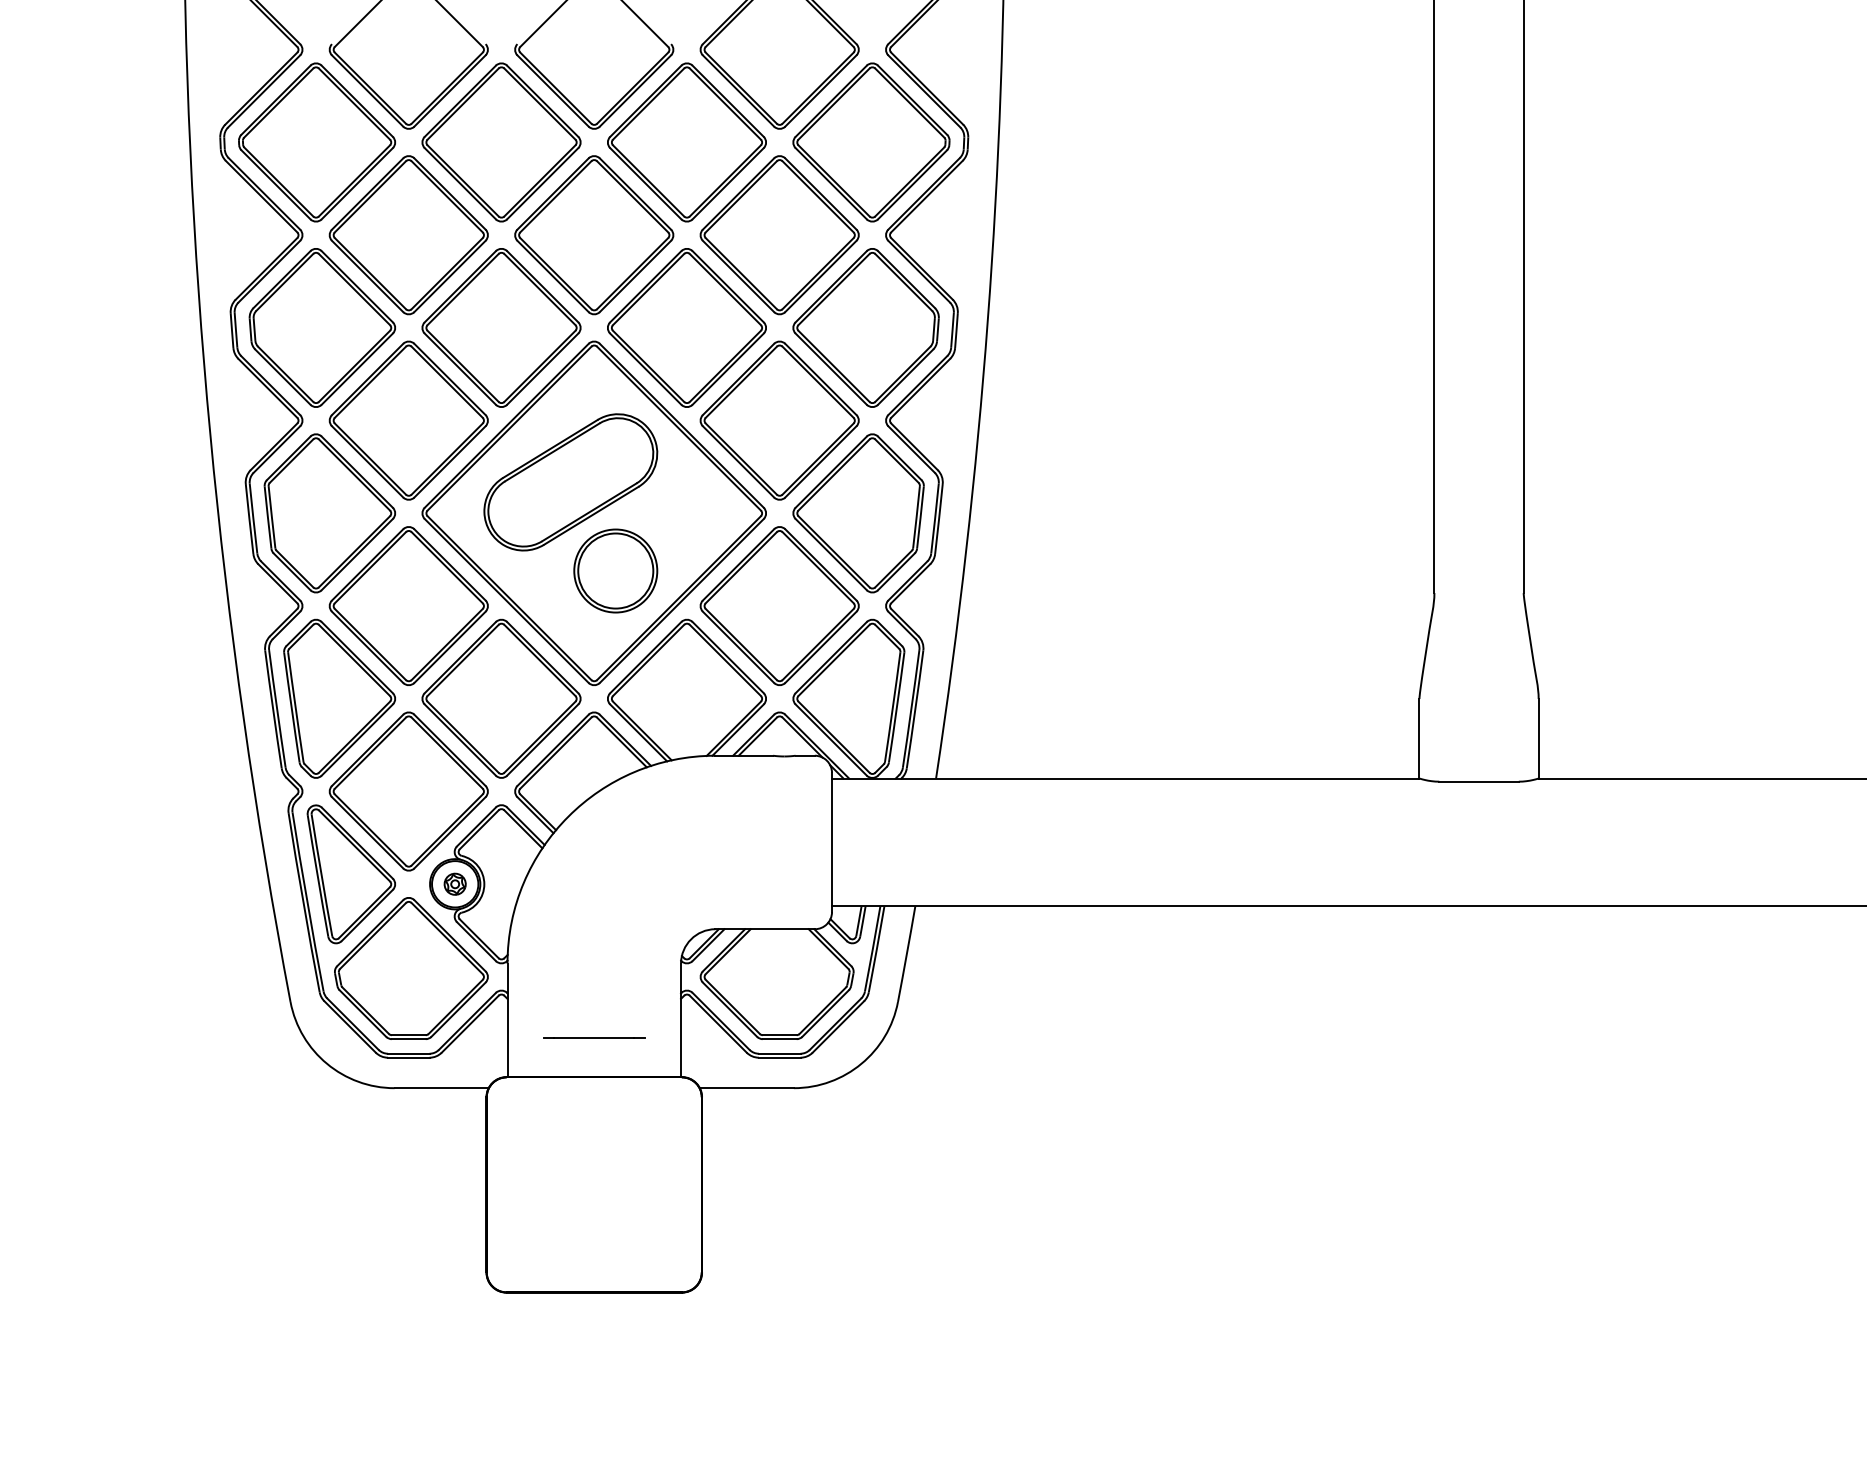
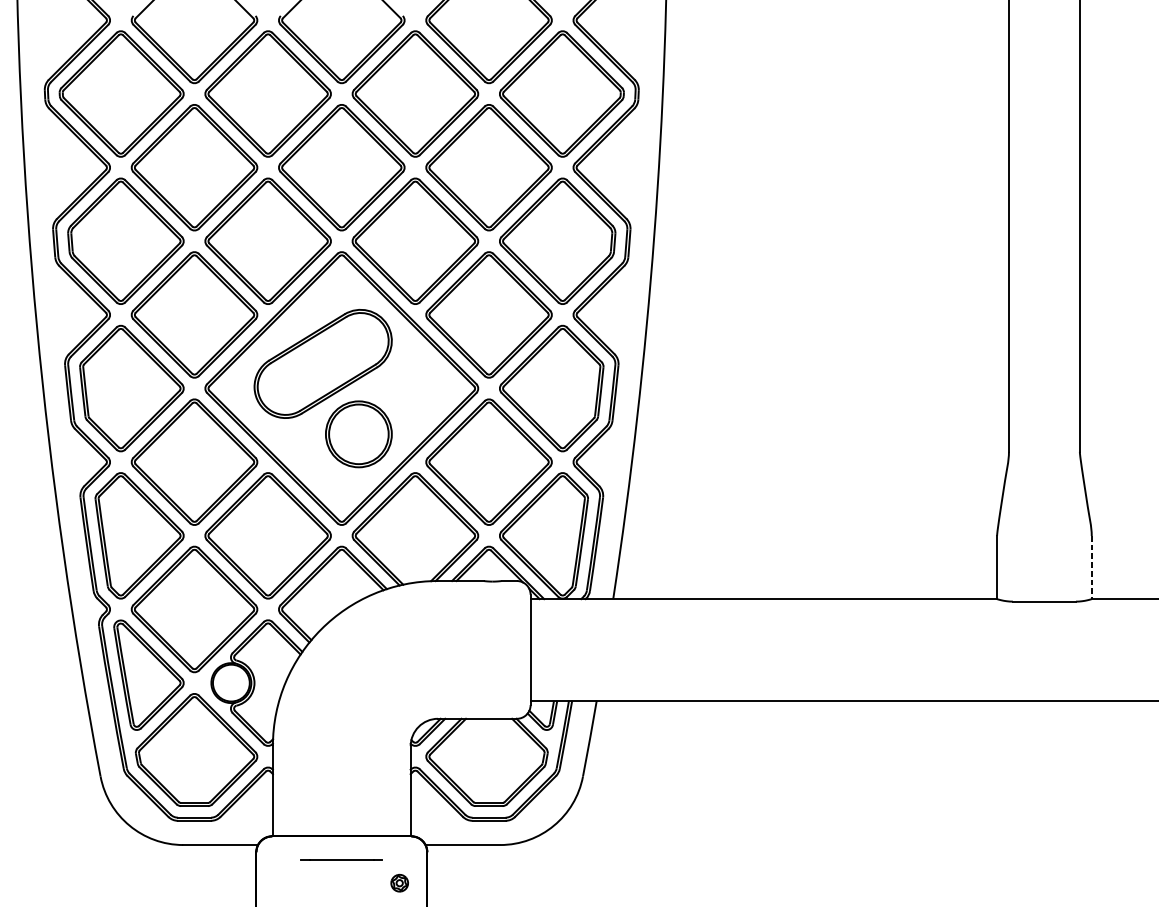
line: (1538, 738) -> (1091, 567), solid -> dashed
part: (454, 883) -> (399, 882), moved
line: (594, 1037) -> (341, 859), moved

